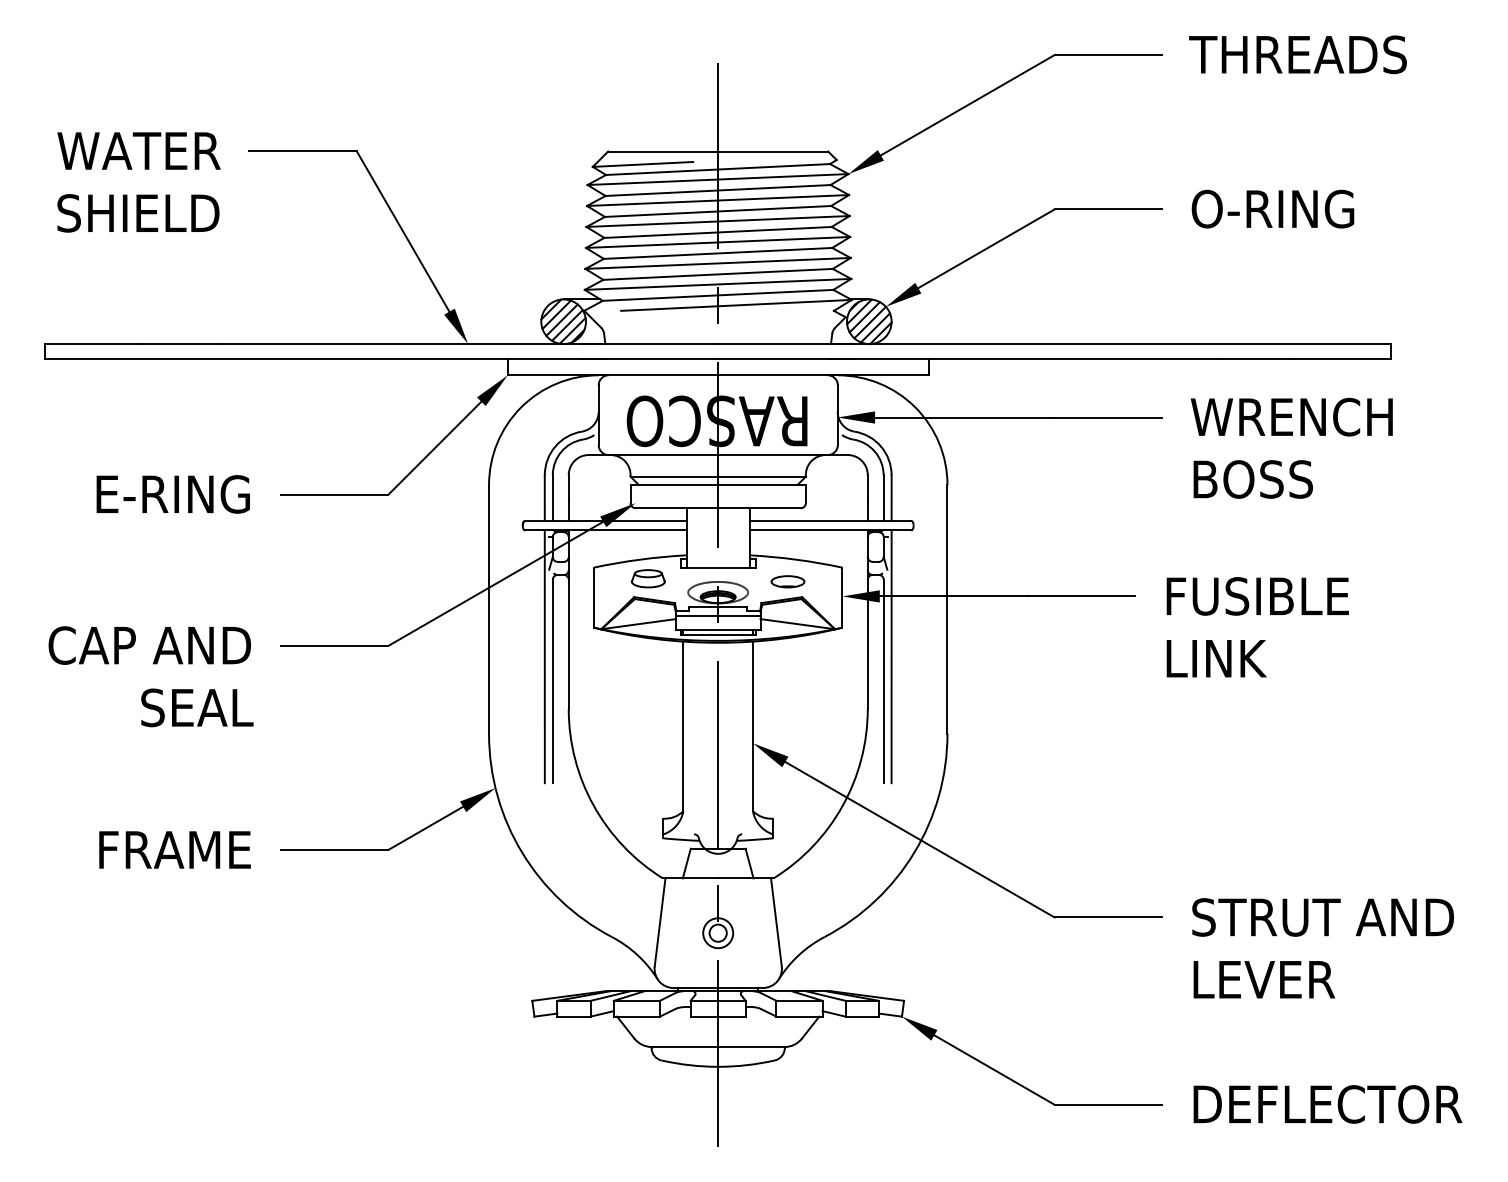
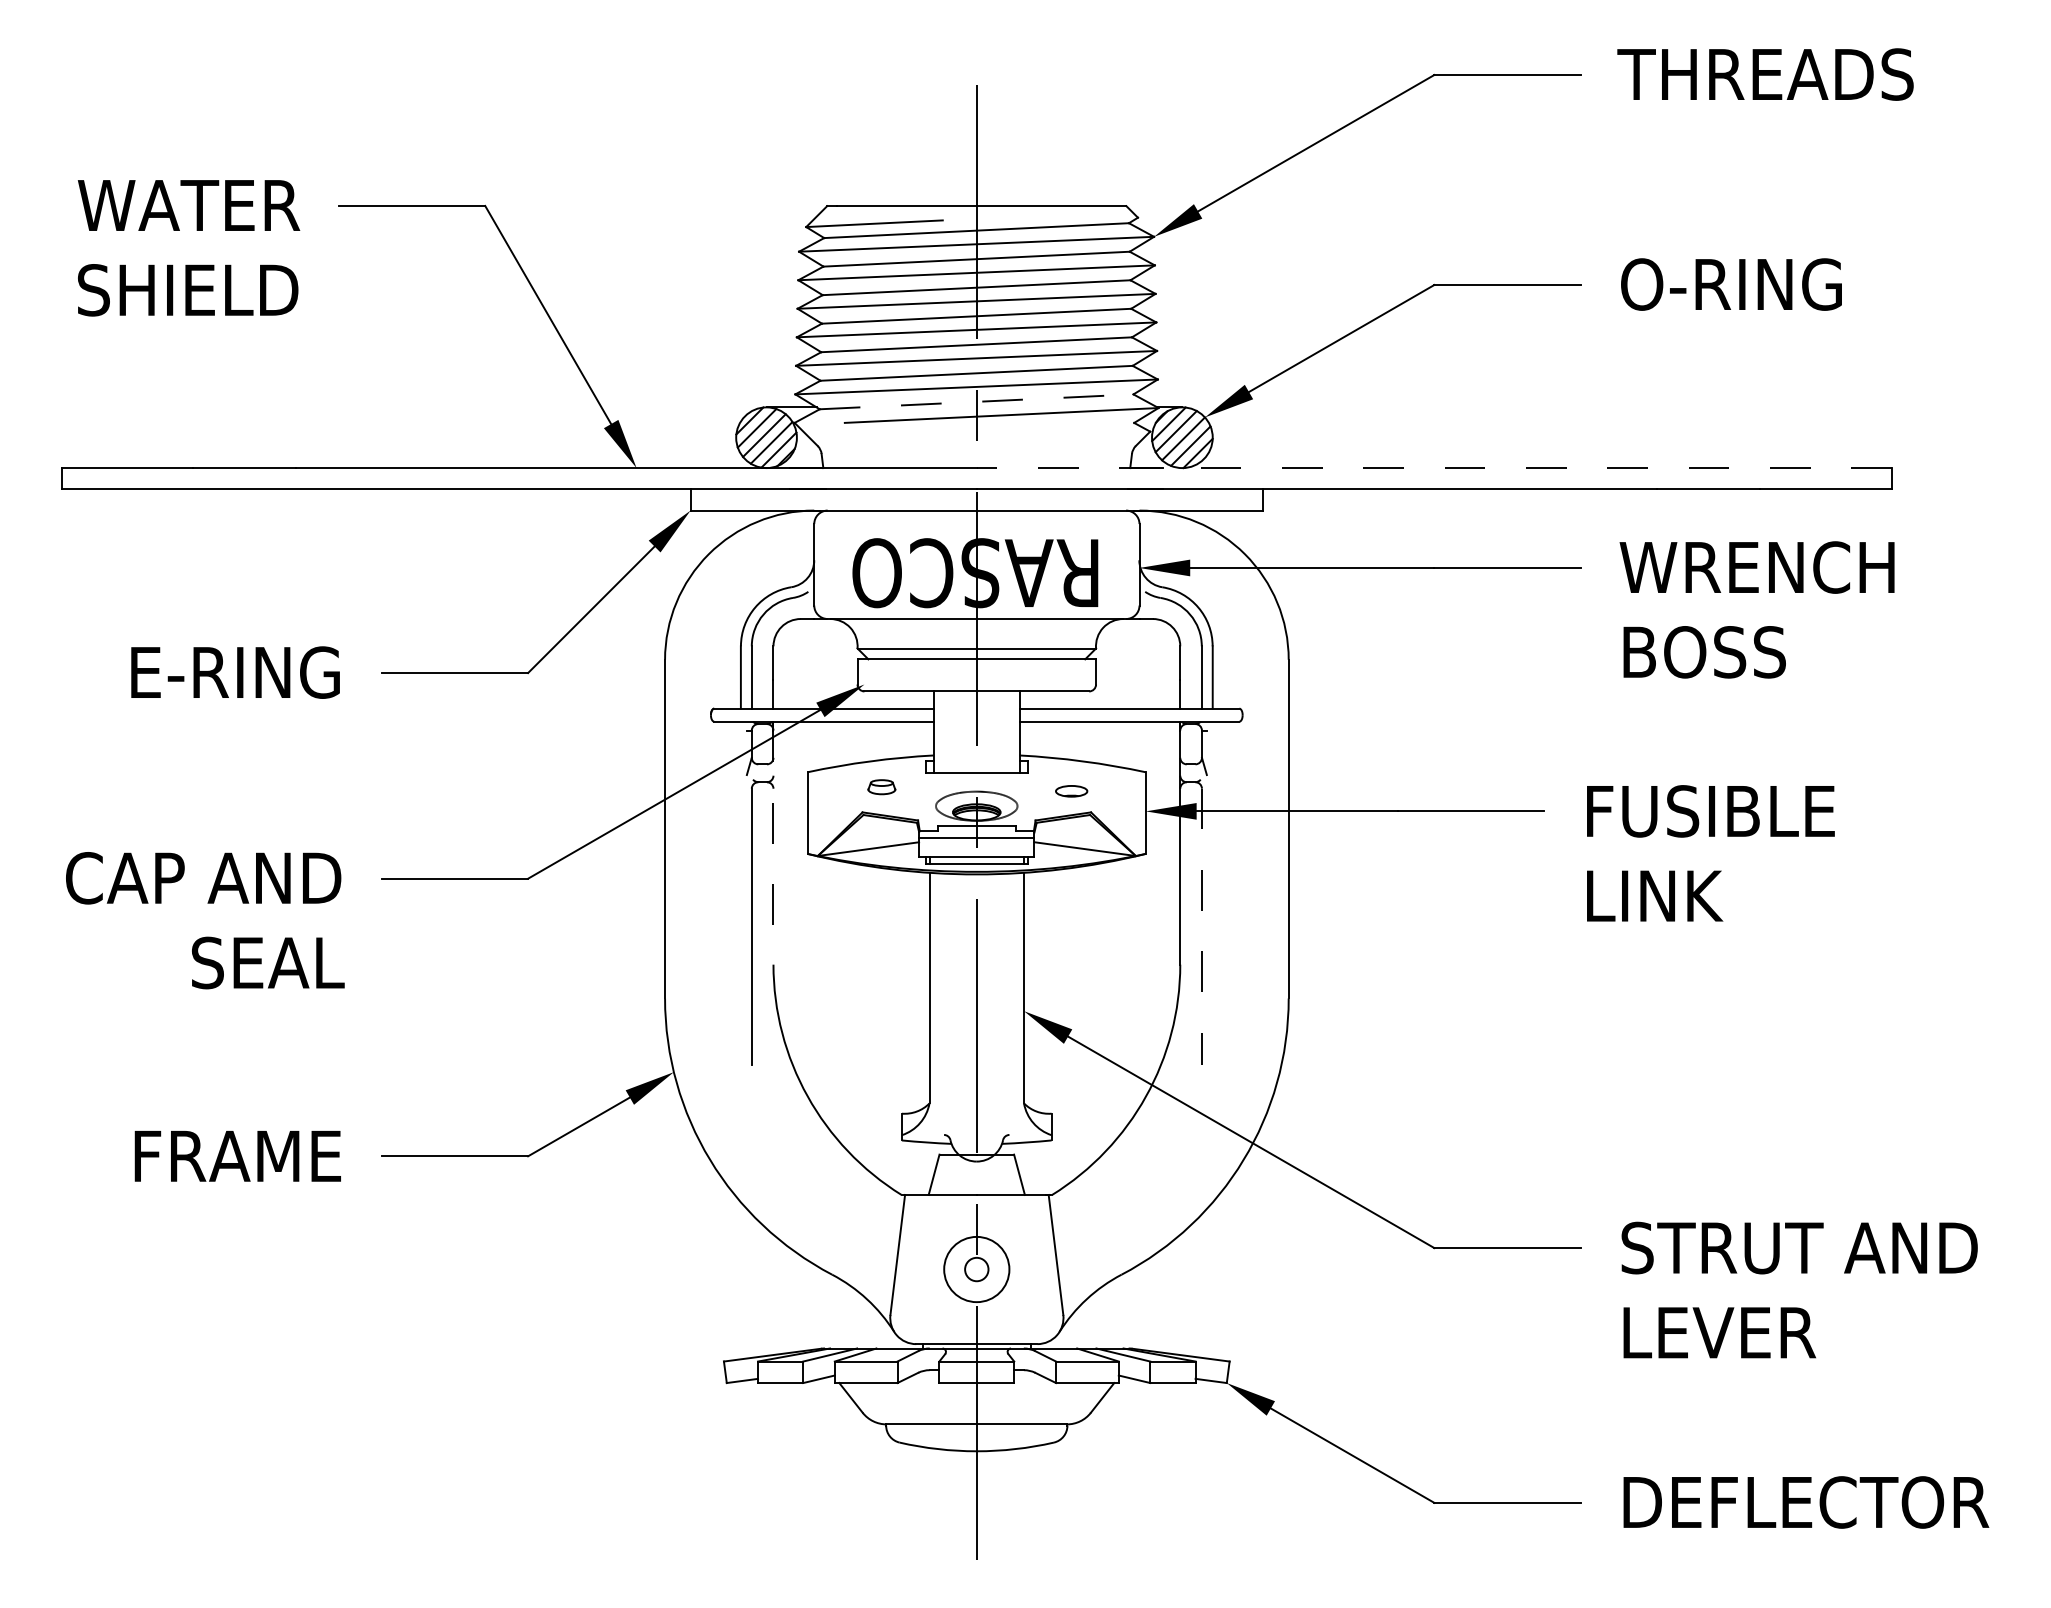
line: (718, 295) -> (977, 401), solid -> dashed
line: (1054, 344) -> (1434, 468), solid -> dashed
part: (648, 578) -> (881, 786), size x0.6
part: (787, 581) -> (1071, 790), size x0.7
line: (568, 620) -> (773, 843), solid -> dashed
line: (544, 656) -> (740, 893), removed
line: (891, 656) -> (1212, 893), removed
line: (883, 681) -> (1201, 927), solid -> dashed
circle: (717, 933) -> (976, 1269), size x1.6

